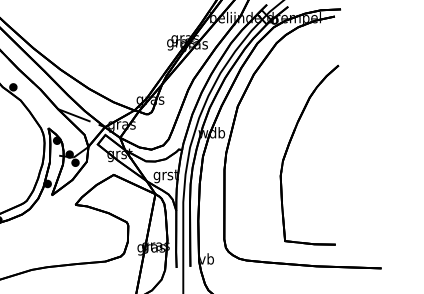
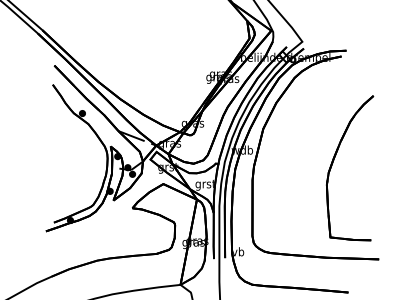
part: (288, 149) -> (333, 163), moved

